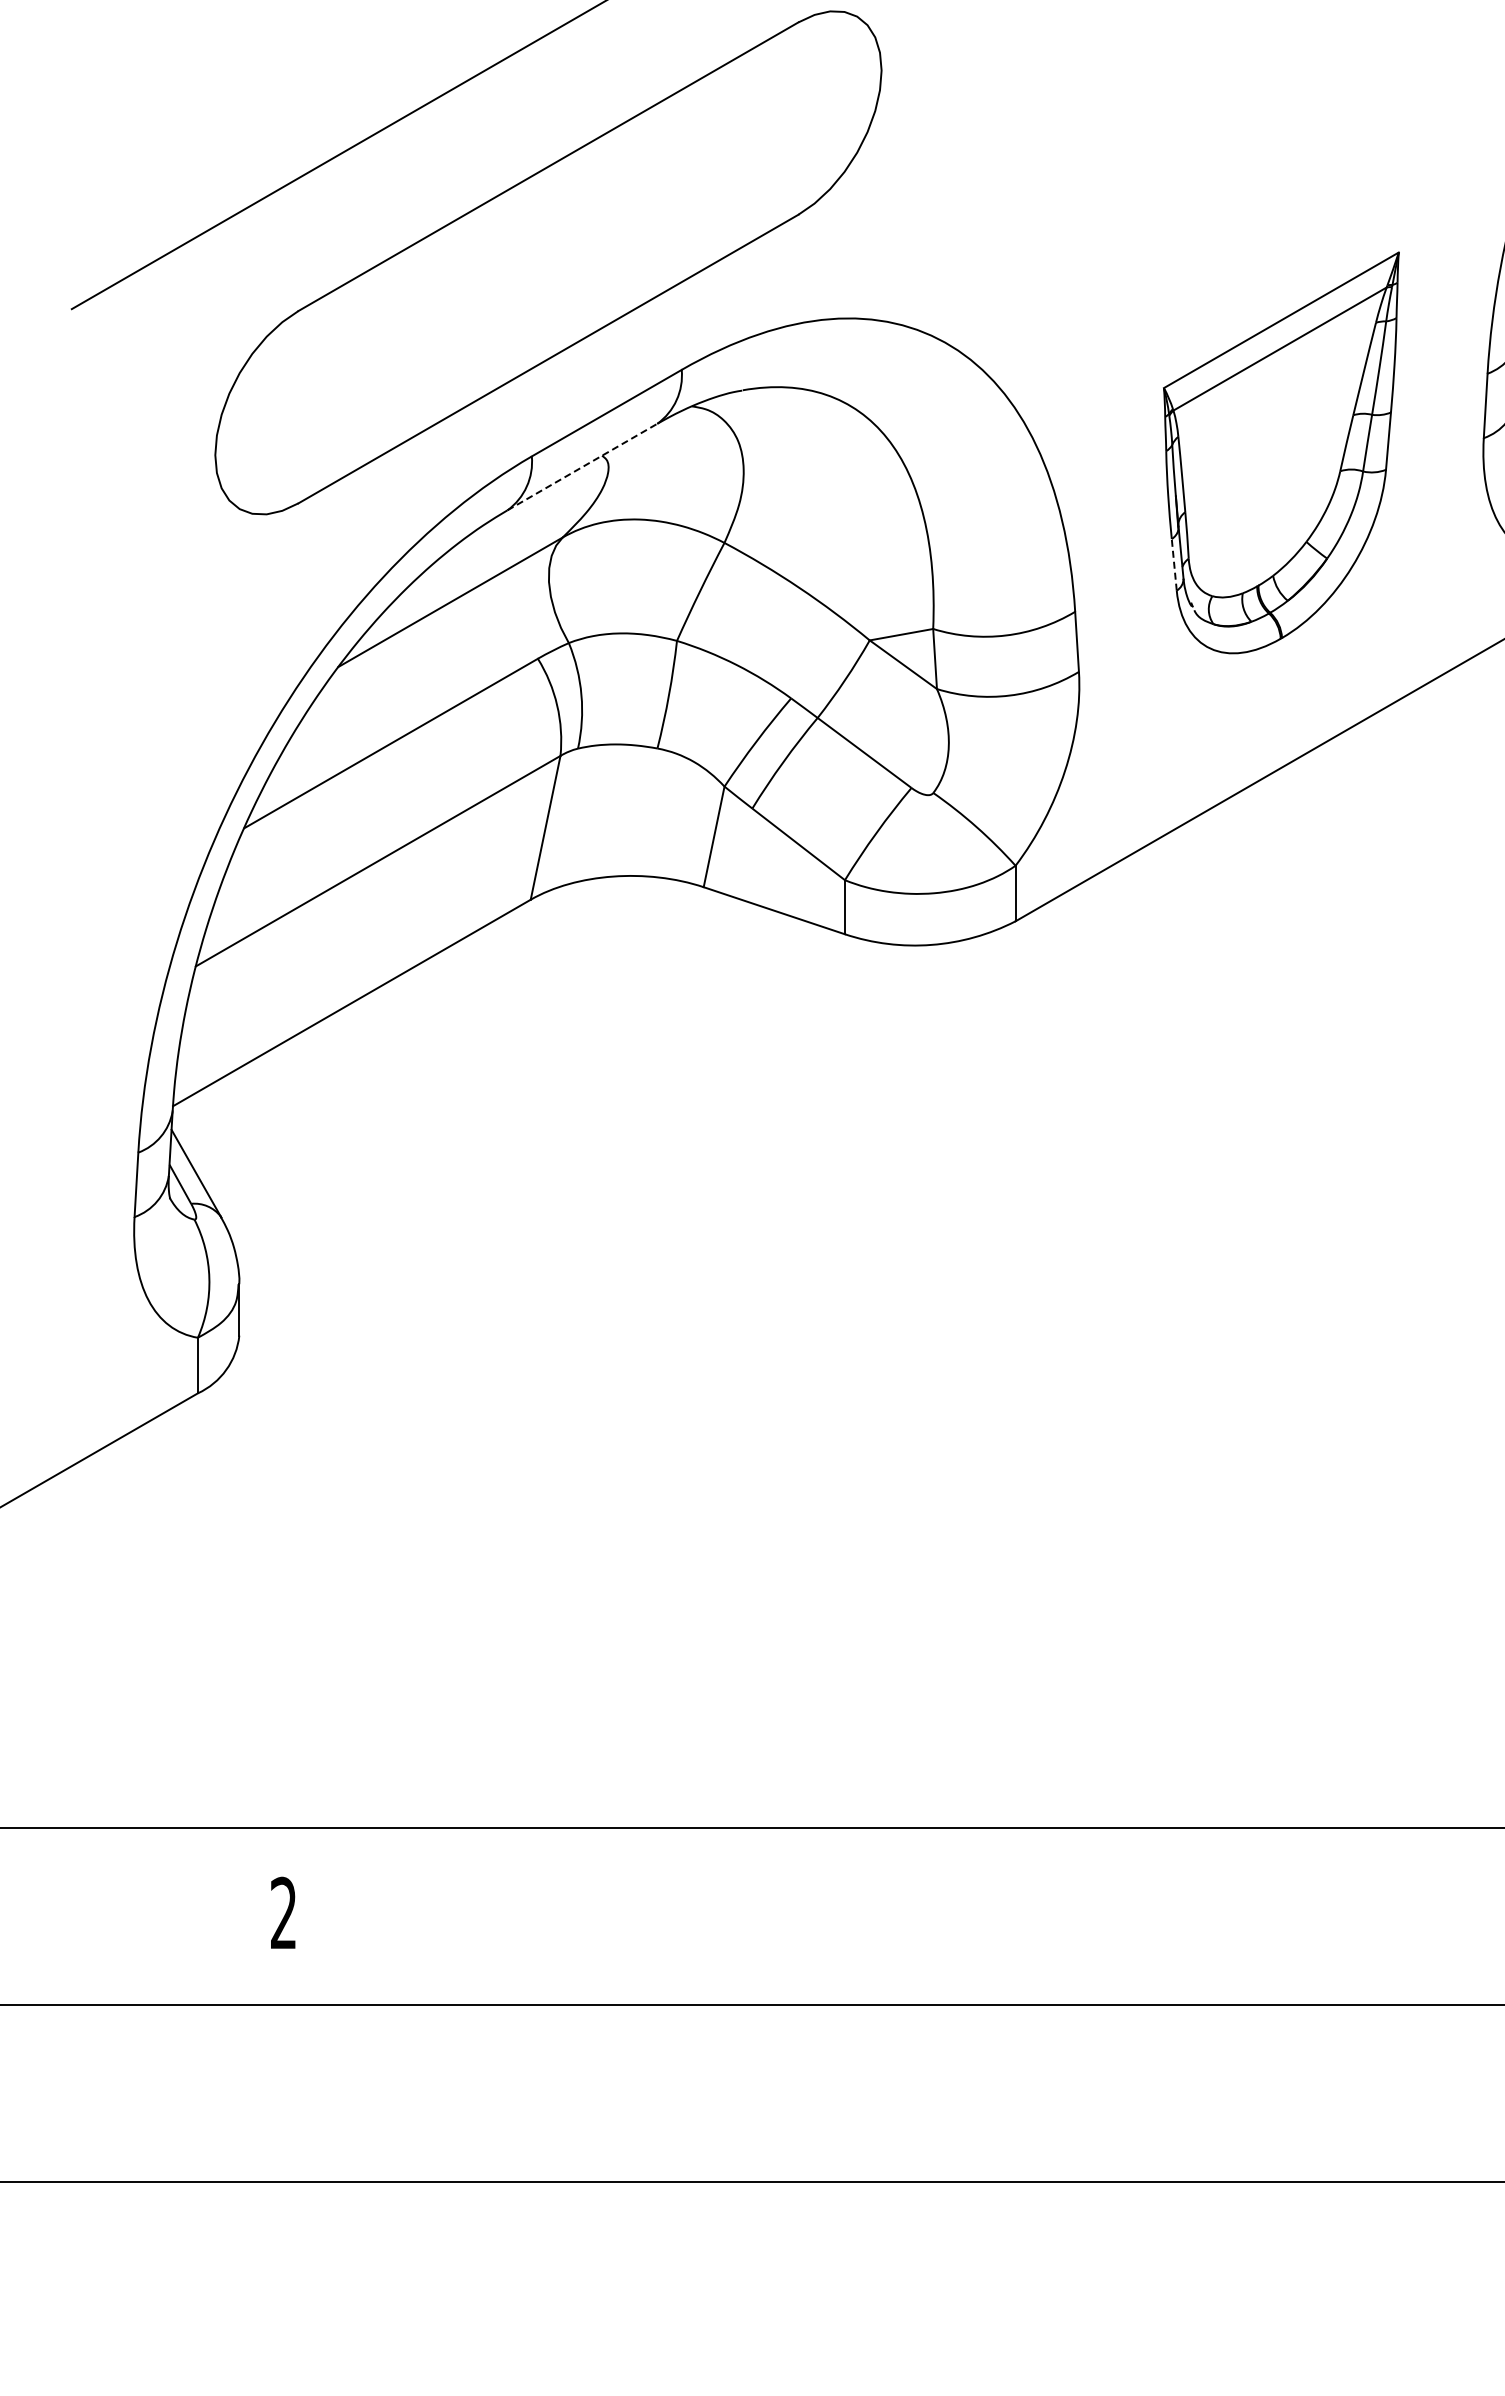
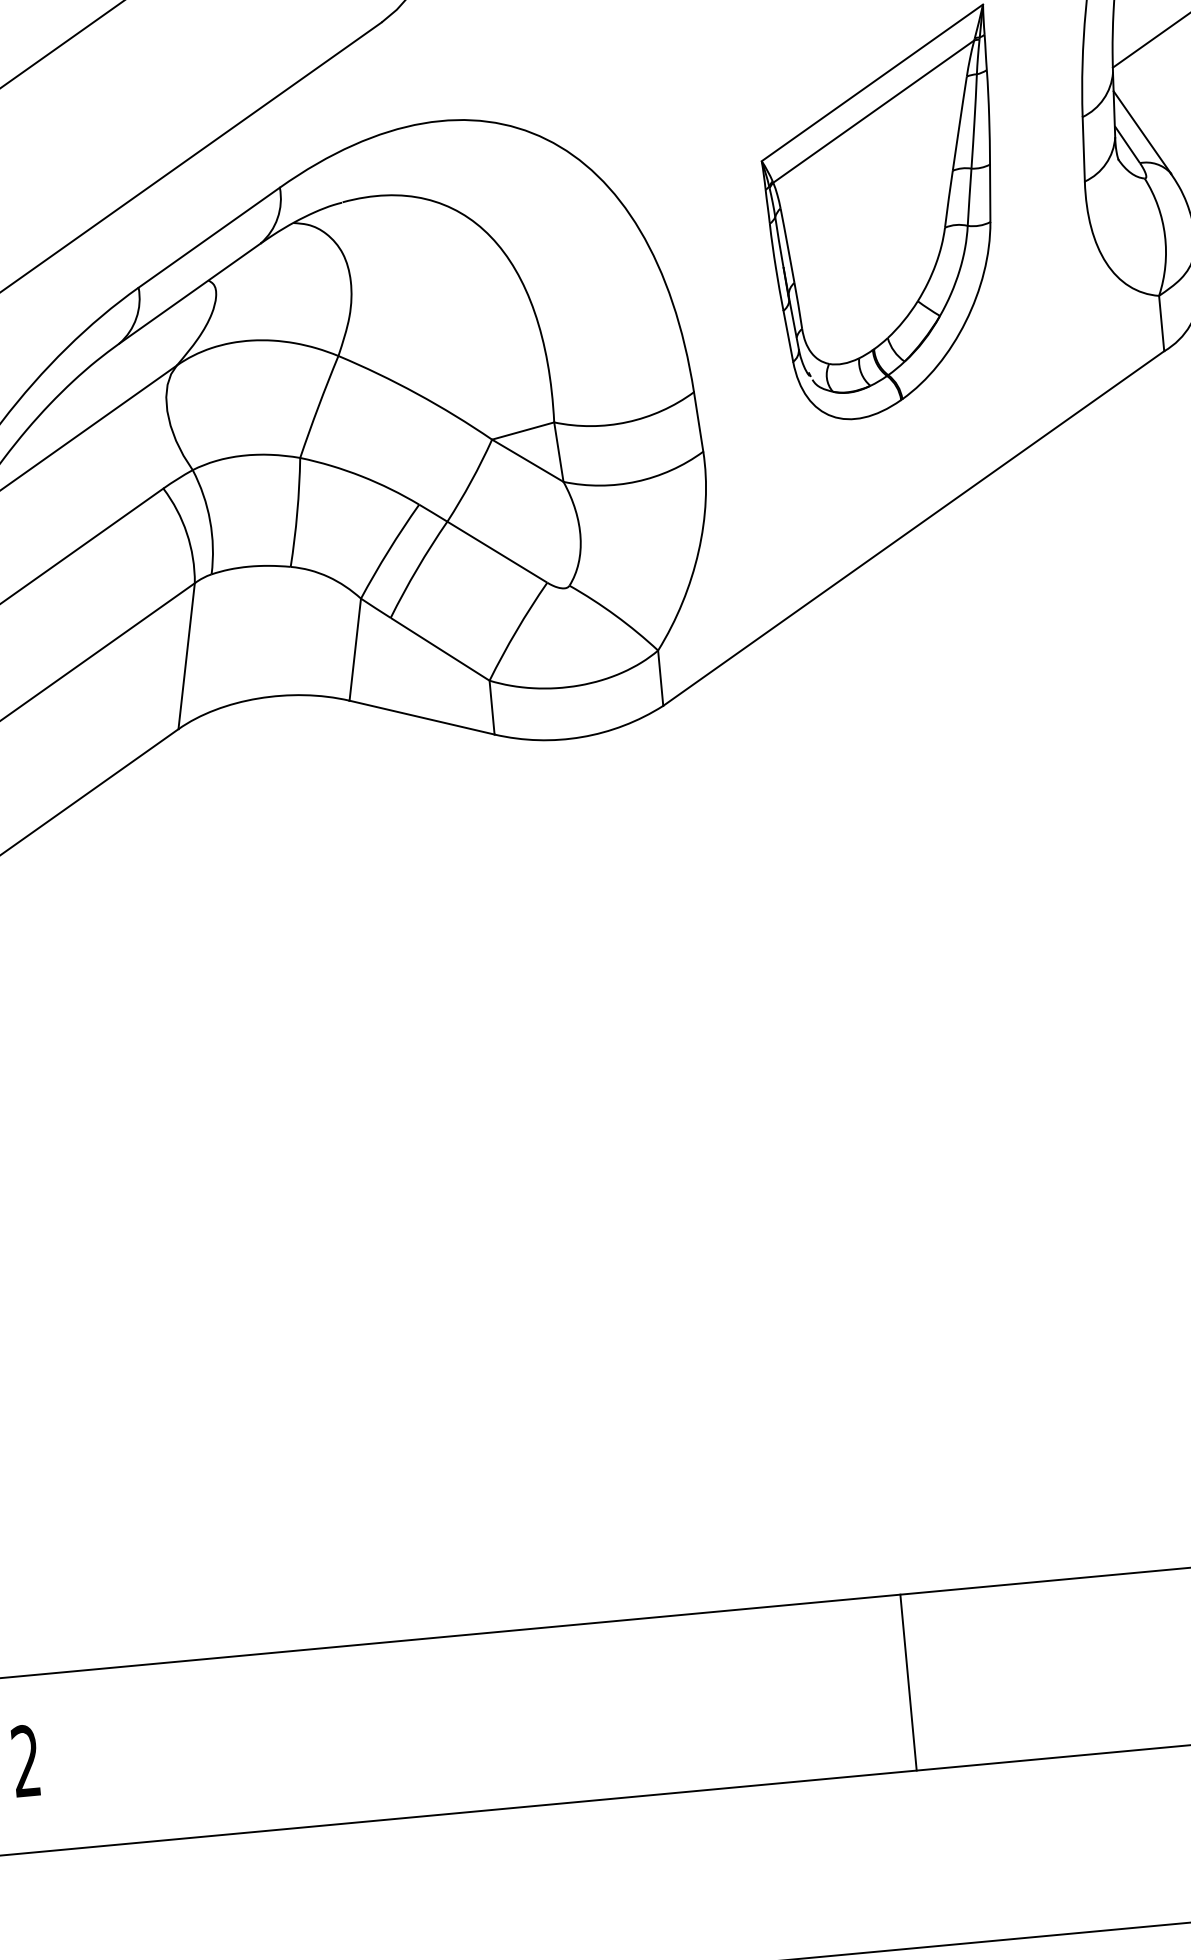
line: (582, 467) -> (190, 294), dashed -> solid
line: (1174, 564) -> (788, 335), dashed -> solid
line: (1169, 1916) -> (908, 1682), added

